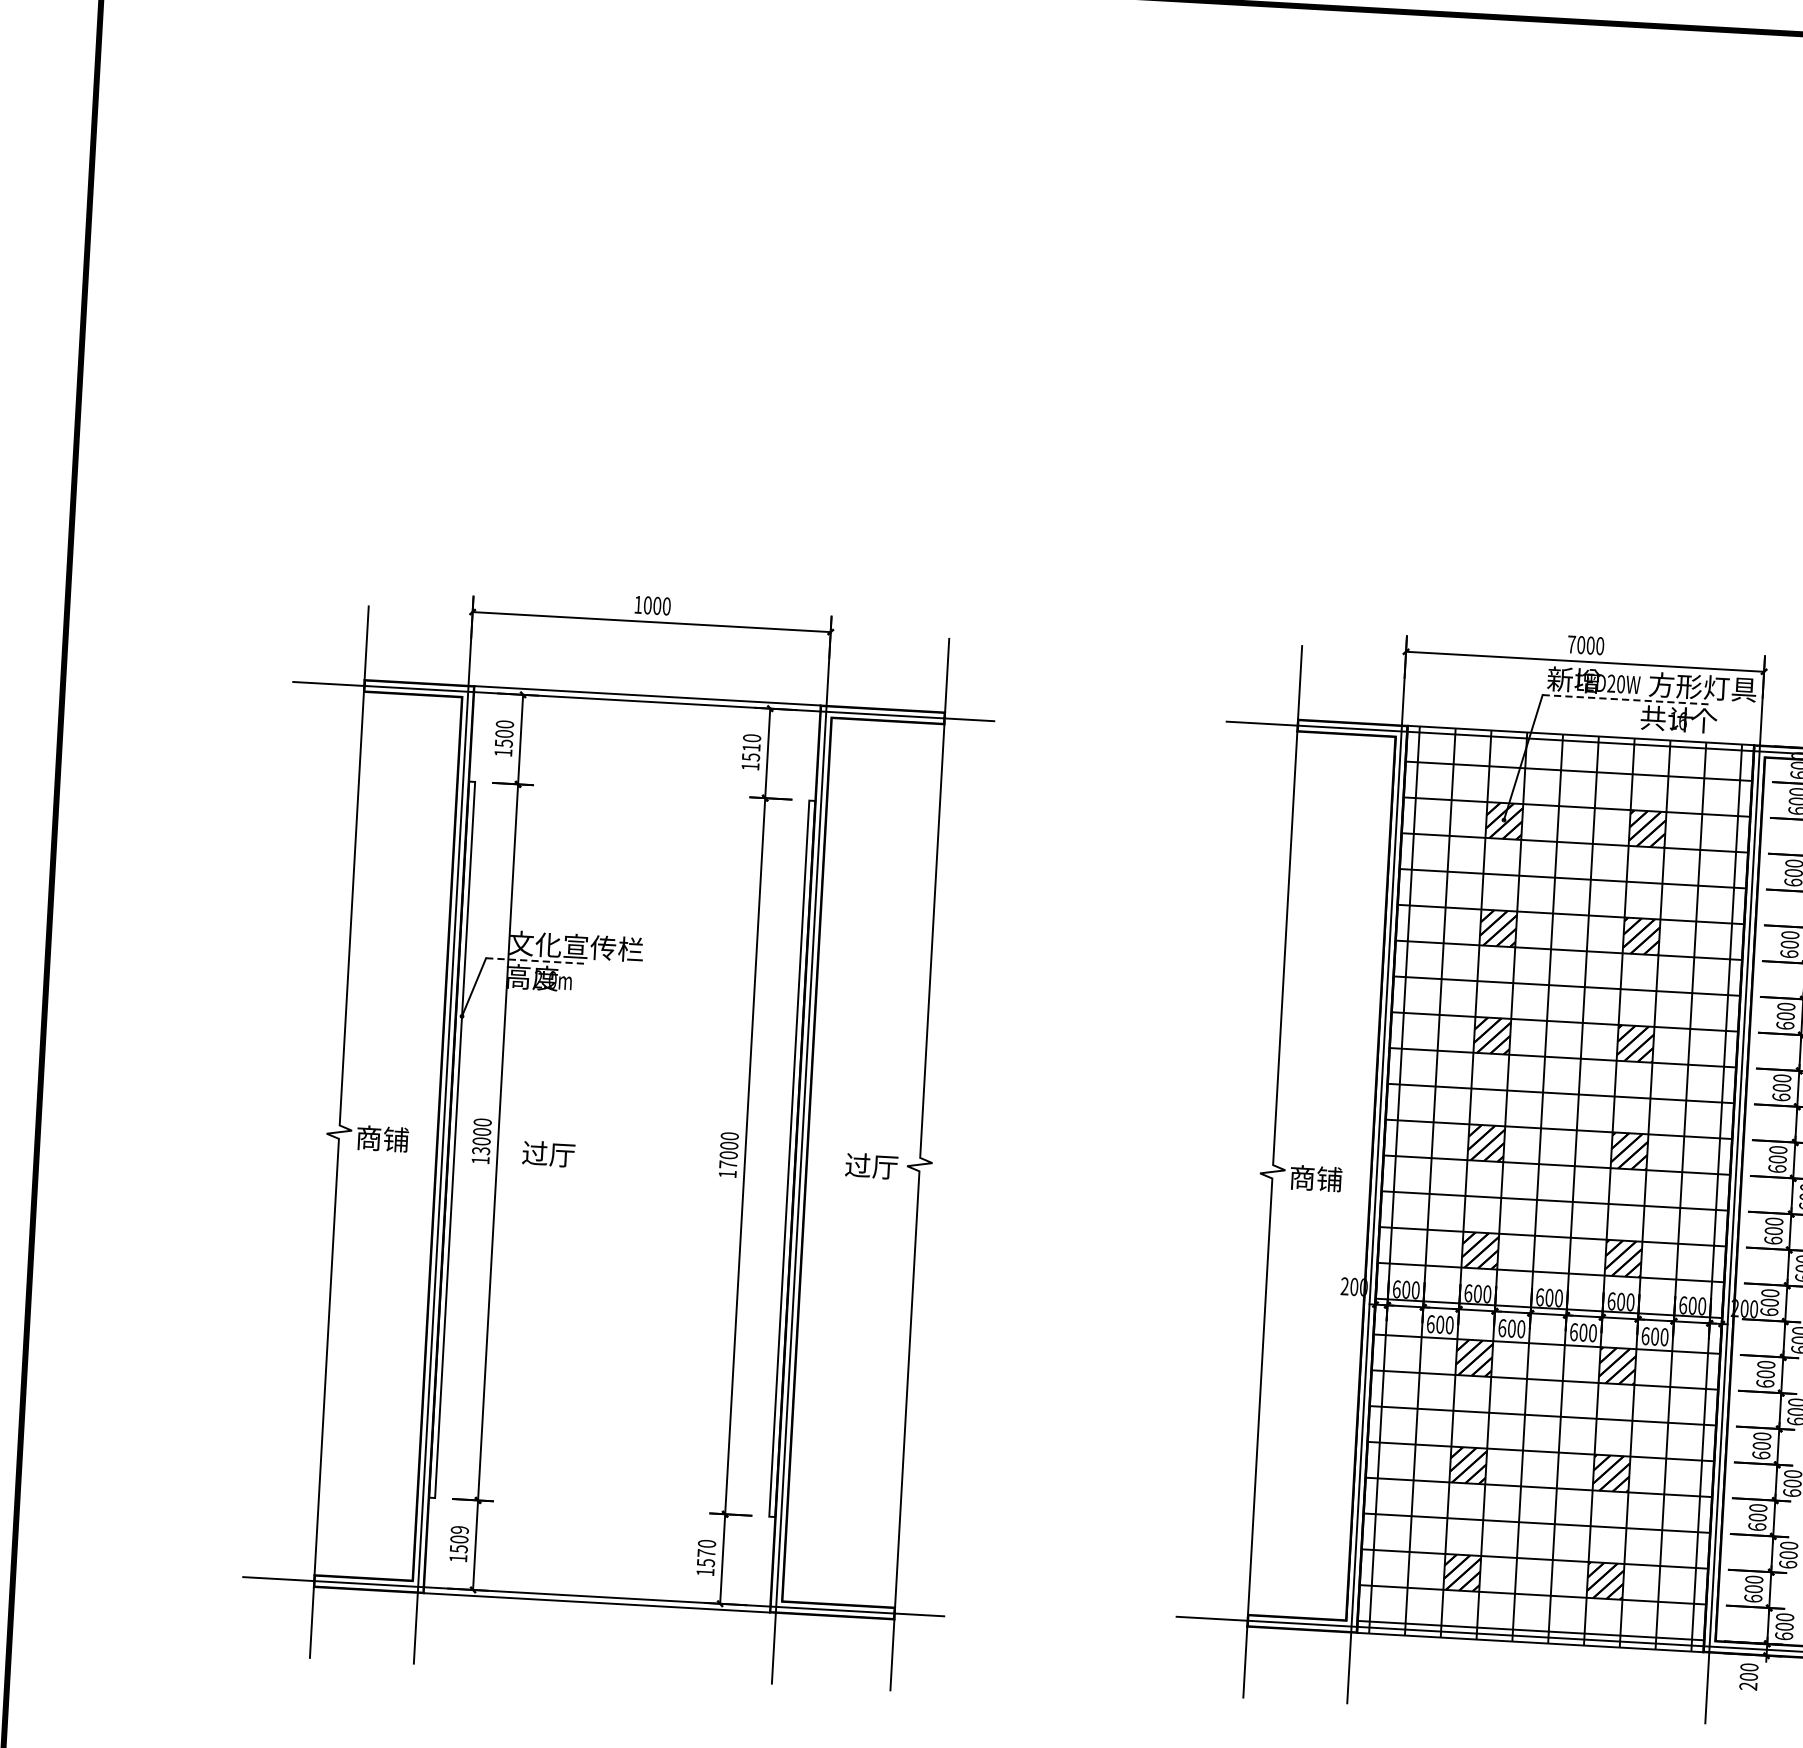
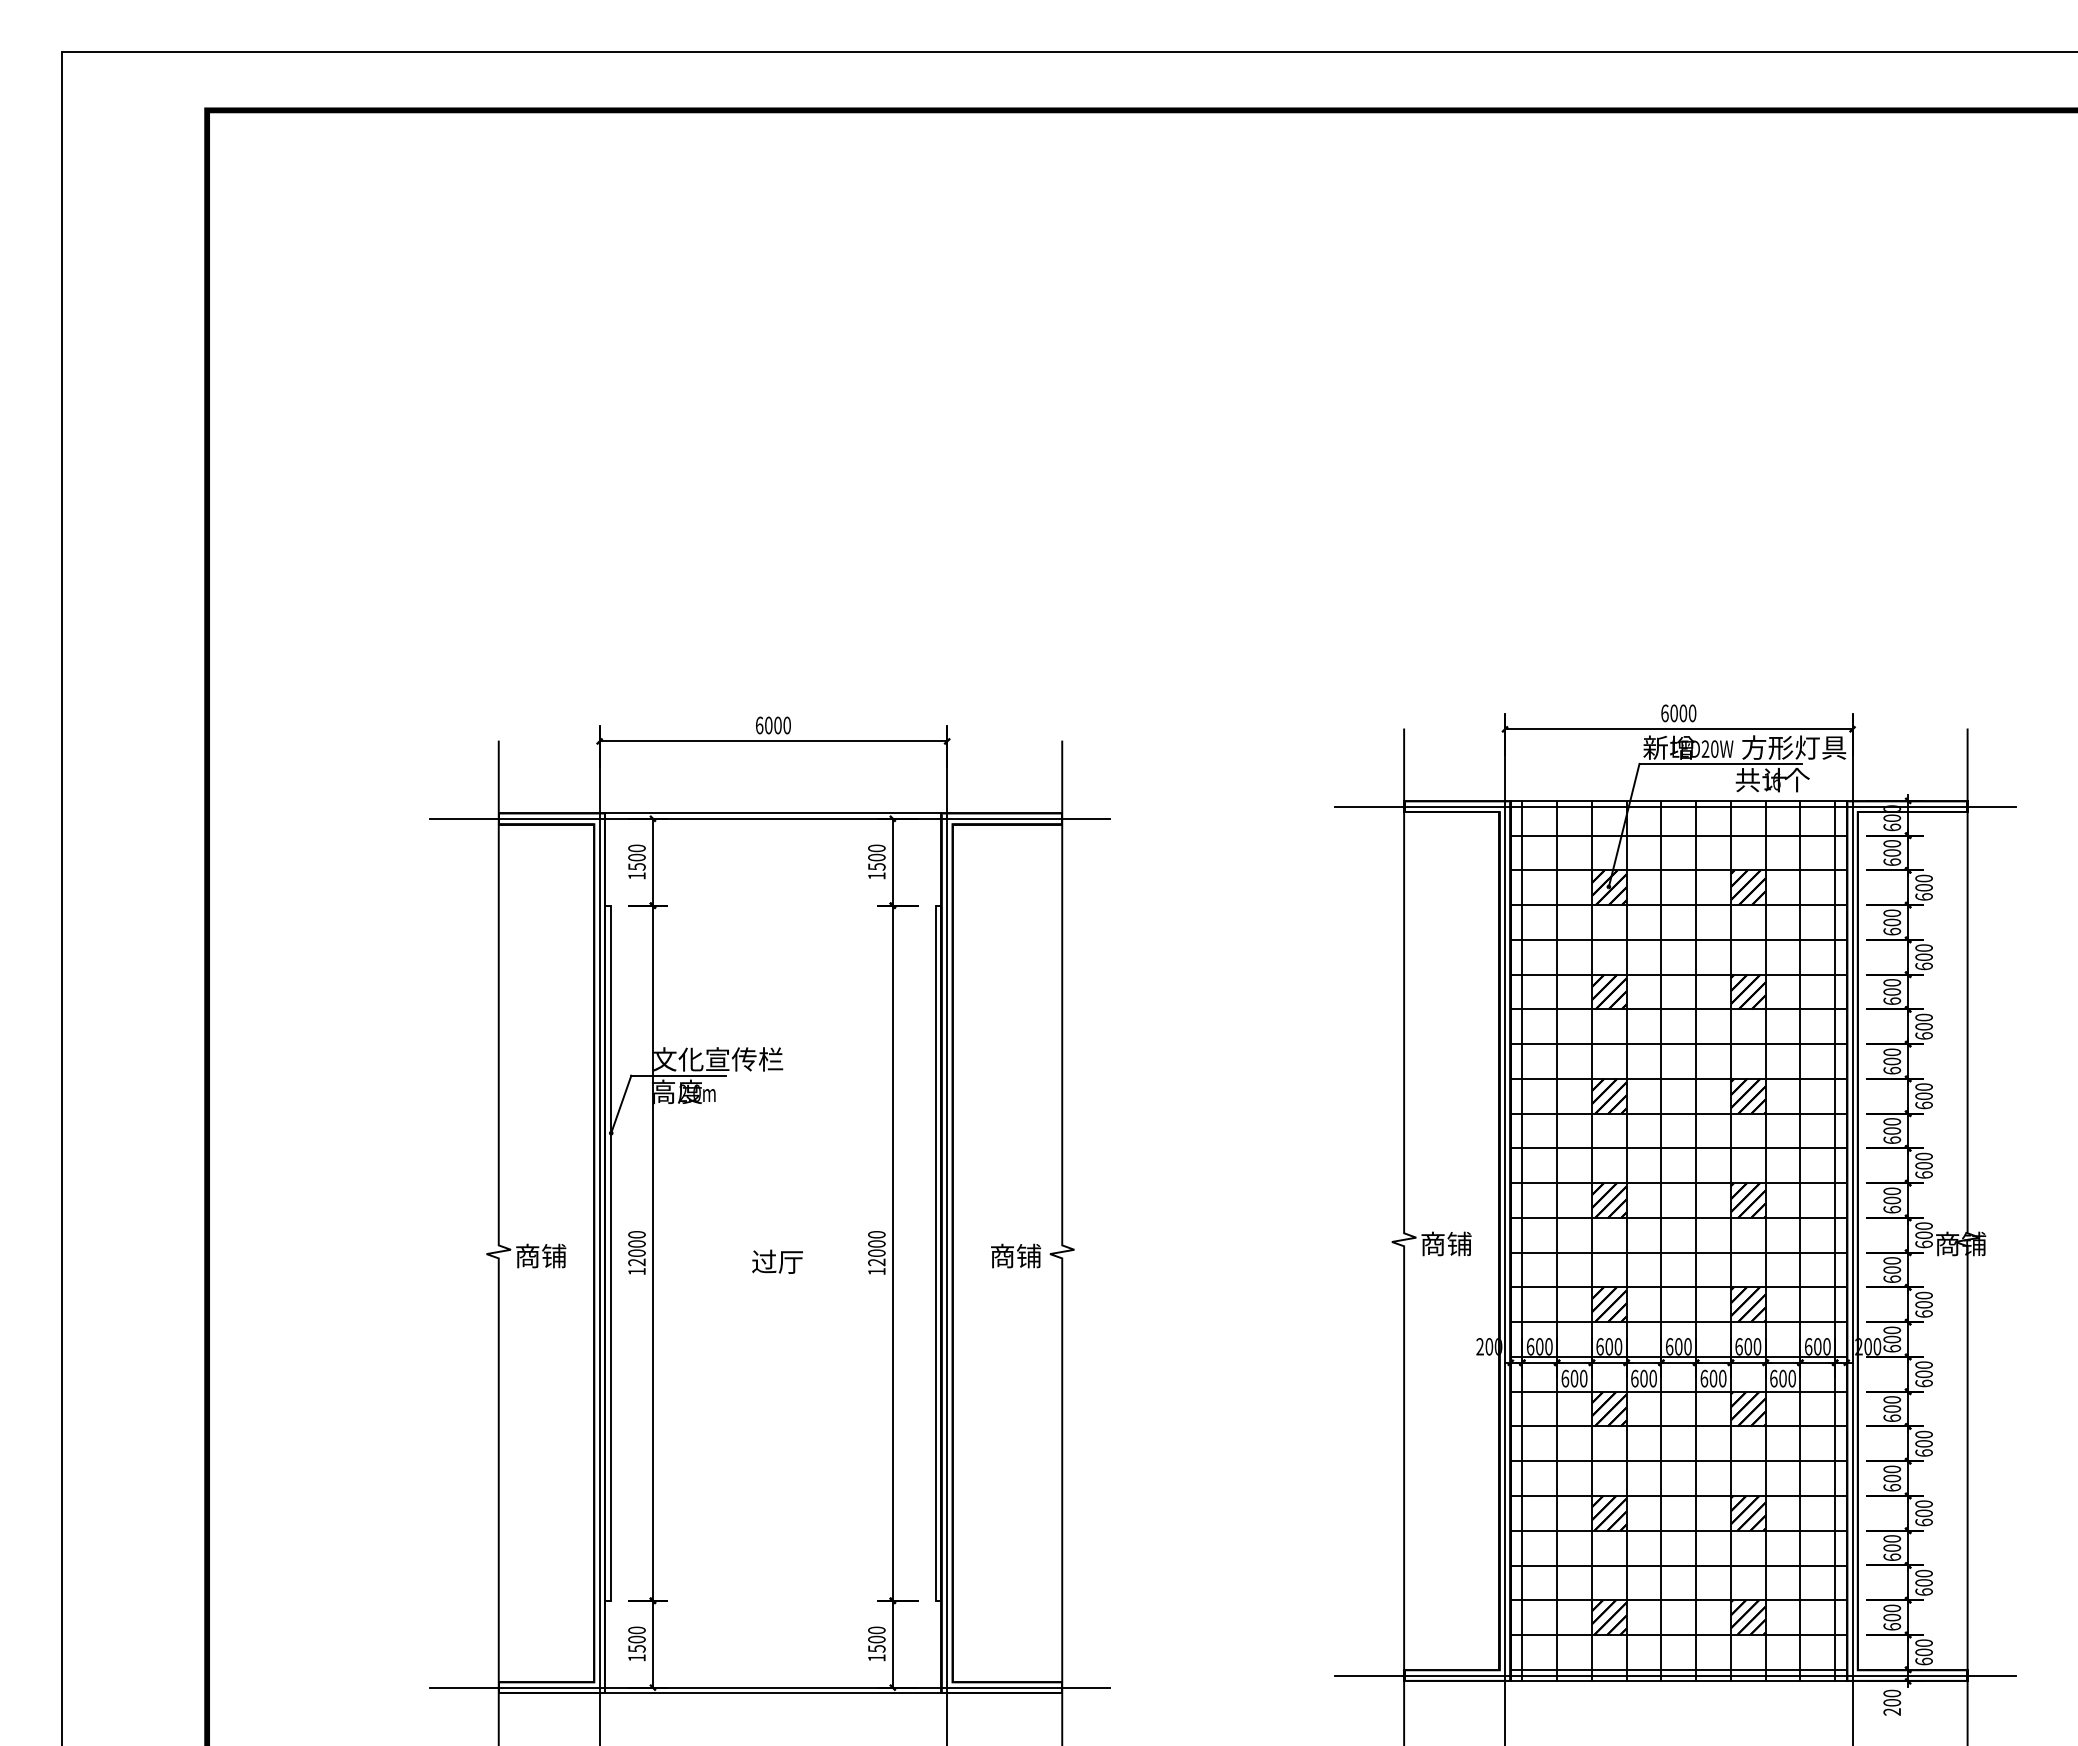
text: (638, 604) -> (759, 725), 1000 -> 6000
text: (1571, 644) -> (1664, 713), 7000 -> 6000
line: (1627, 699) -> (1721, 763), dashed -> solid
text: (751, 747) -> (876, 857), 1510 -> 1500
line: (534, 960) -> (678, 1075), dashed -> solid
text: (481, 1151) -> (637, 1262), 13000 -> 12000
text: (548, 1153) -> (777, 1261), moved
text: (727, 1164) -> (876, 1262), 17000 -> 12000
text: (871, 1165) -> (1015, 1255), 过厅 -> 商铺
text: (459, 1530) -> (636, 1630), 1509 -> 1500
text: (706, 1553) -> (876, 1639), 1570 -> 1500

